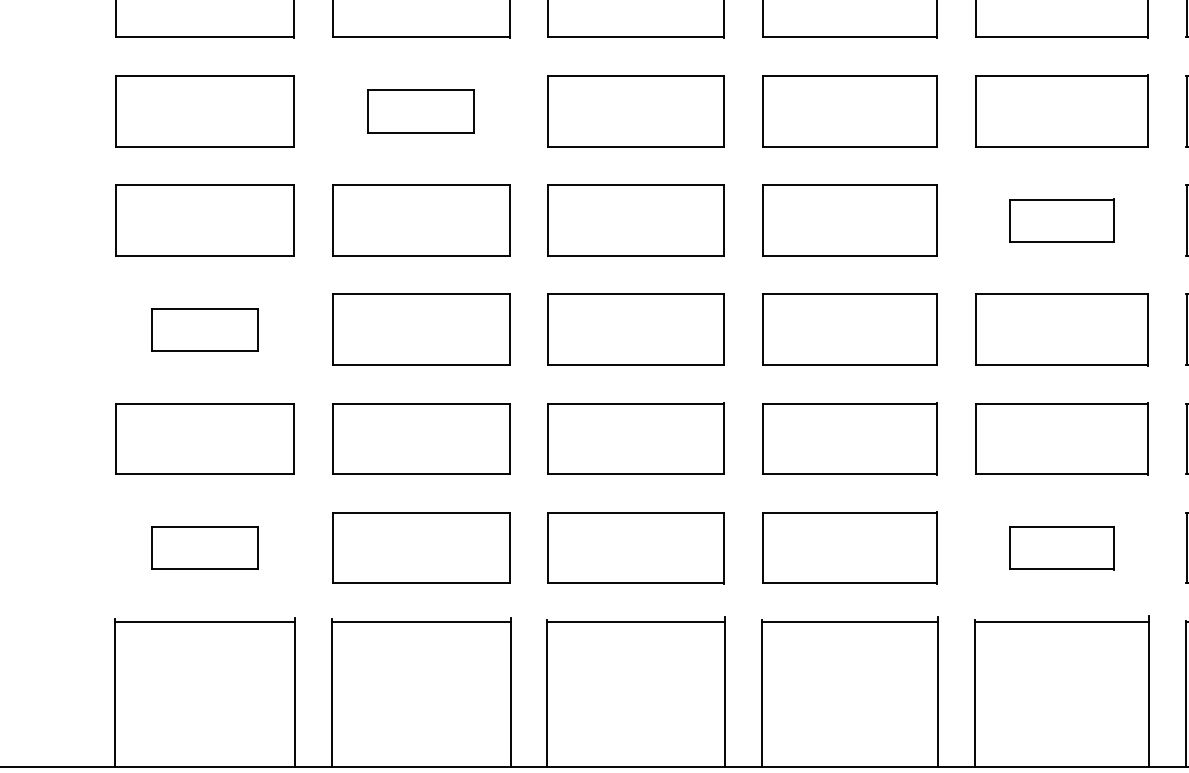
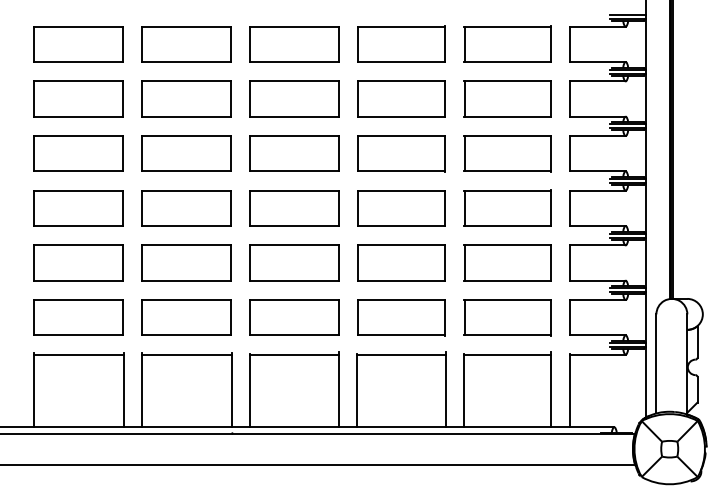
part: (420, 110) -> (186, 98), size x1.67
part: (1061, 220) -> (507, 153), size x1.67
part: (205, 329) -> (78, 208), size x1.67
part: (205, 547) -> (78, 317), size x1.67
part: (1061, 547) -> (507, 317), size x1.67

